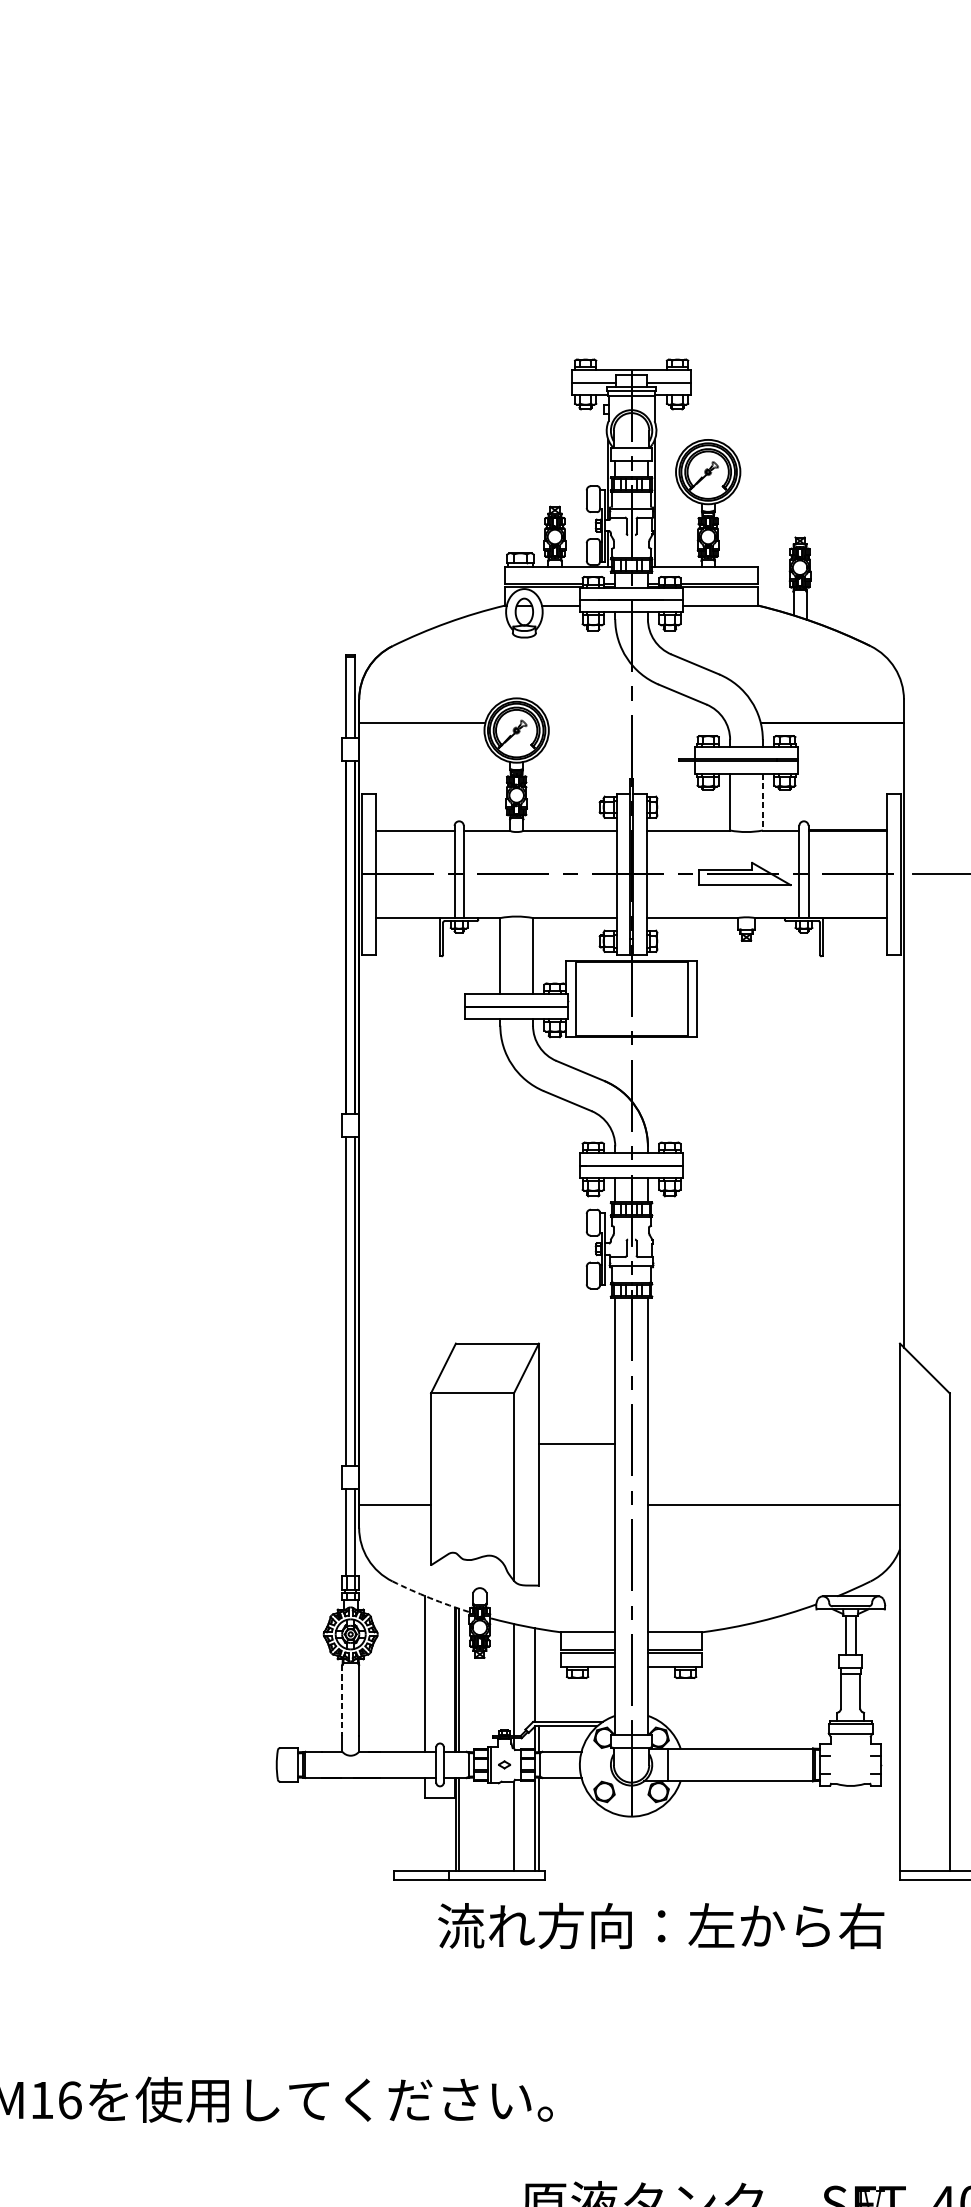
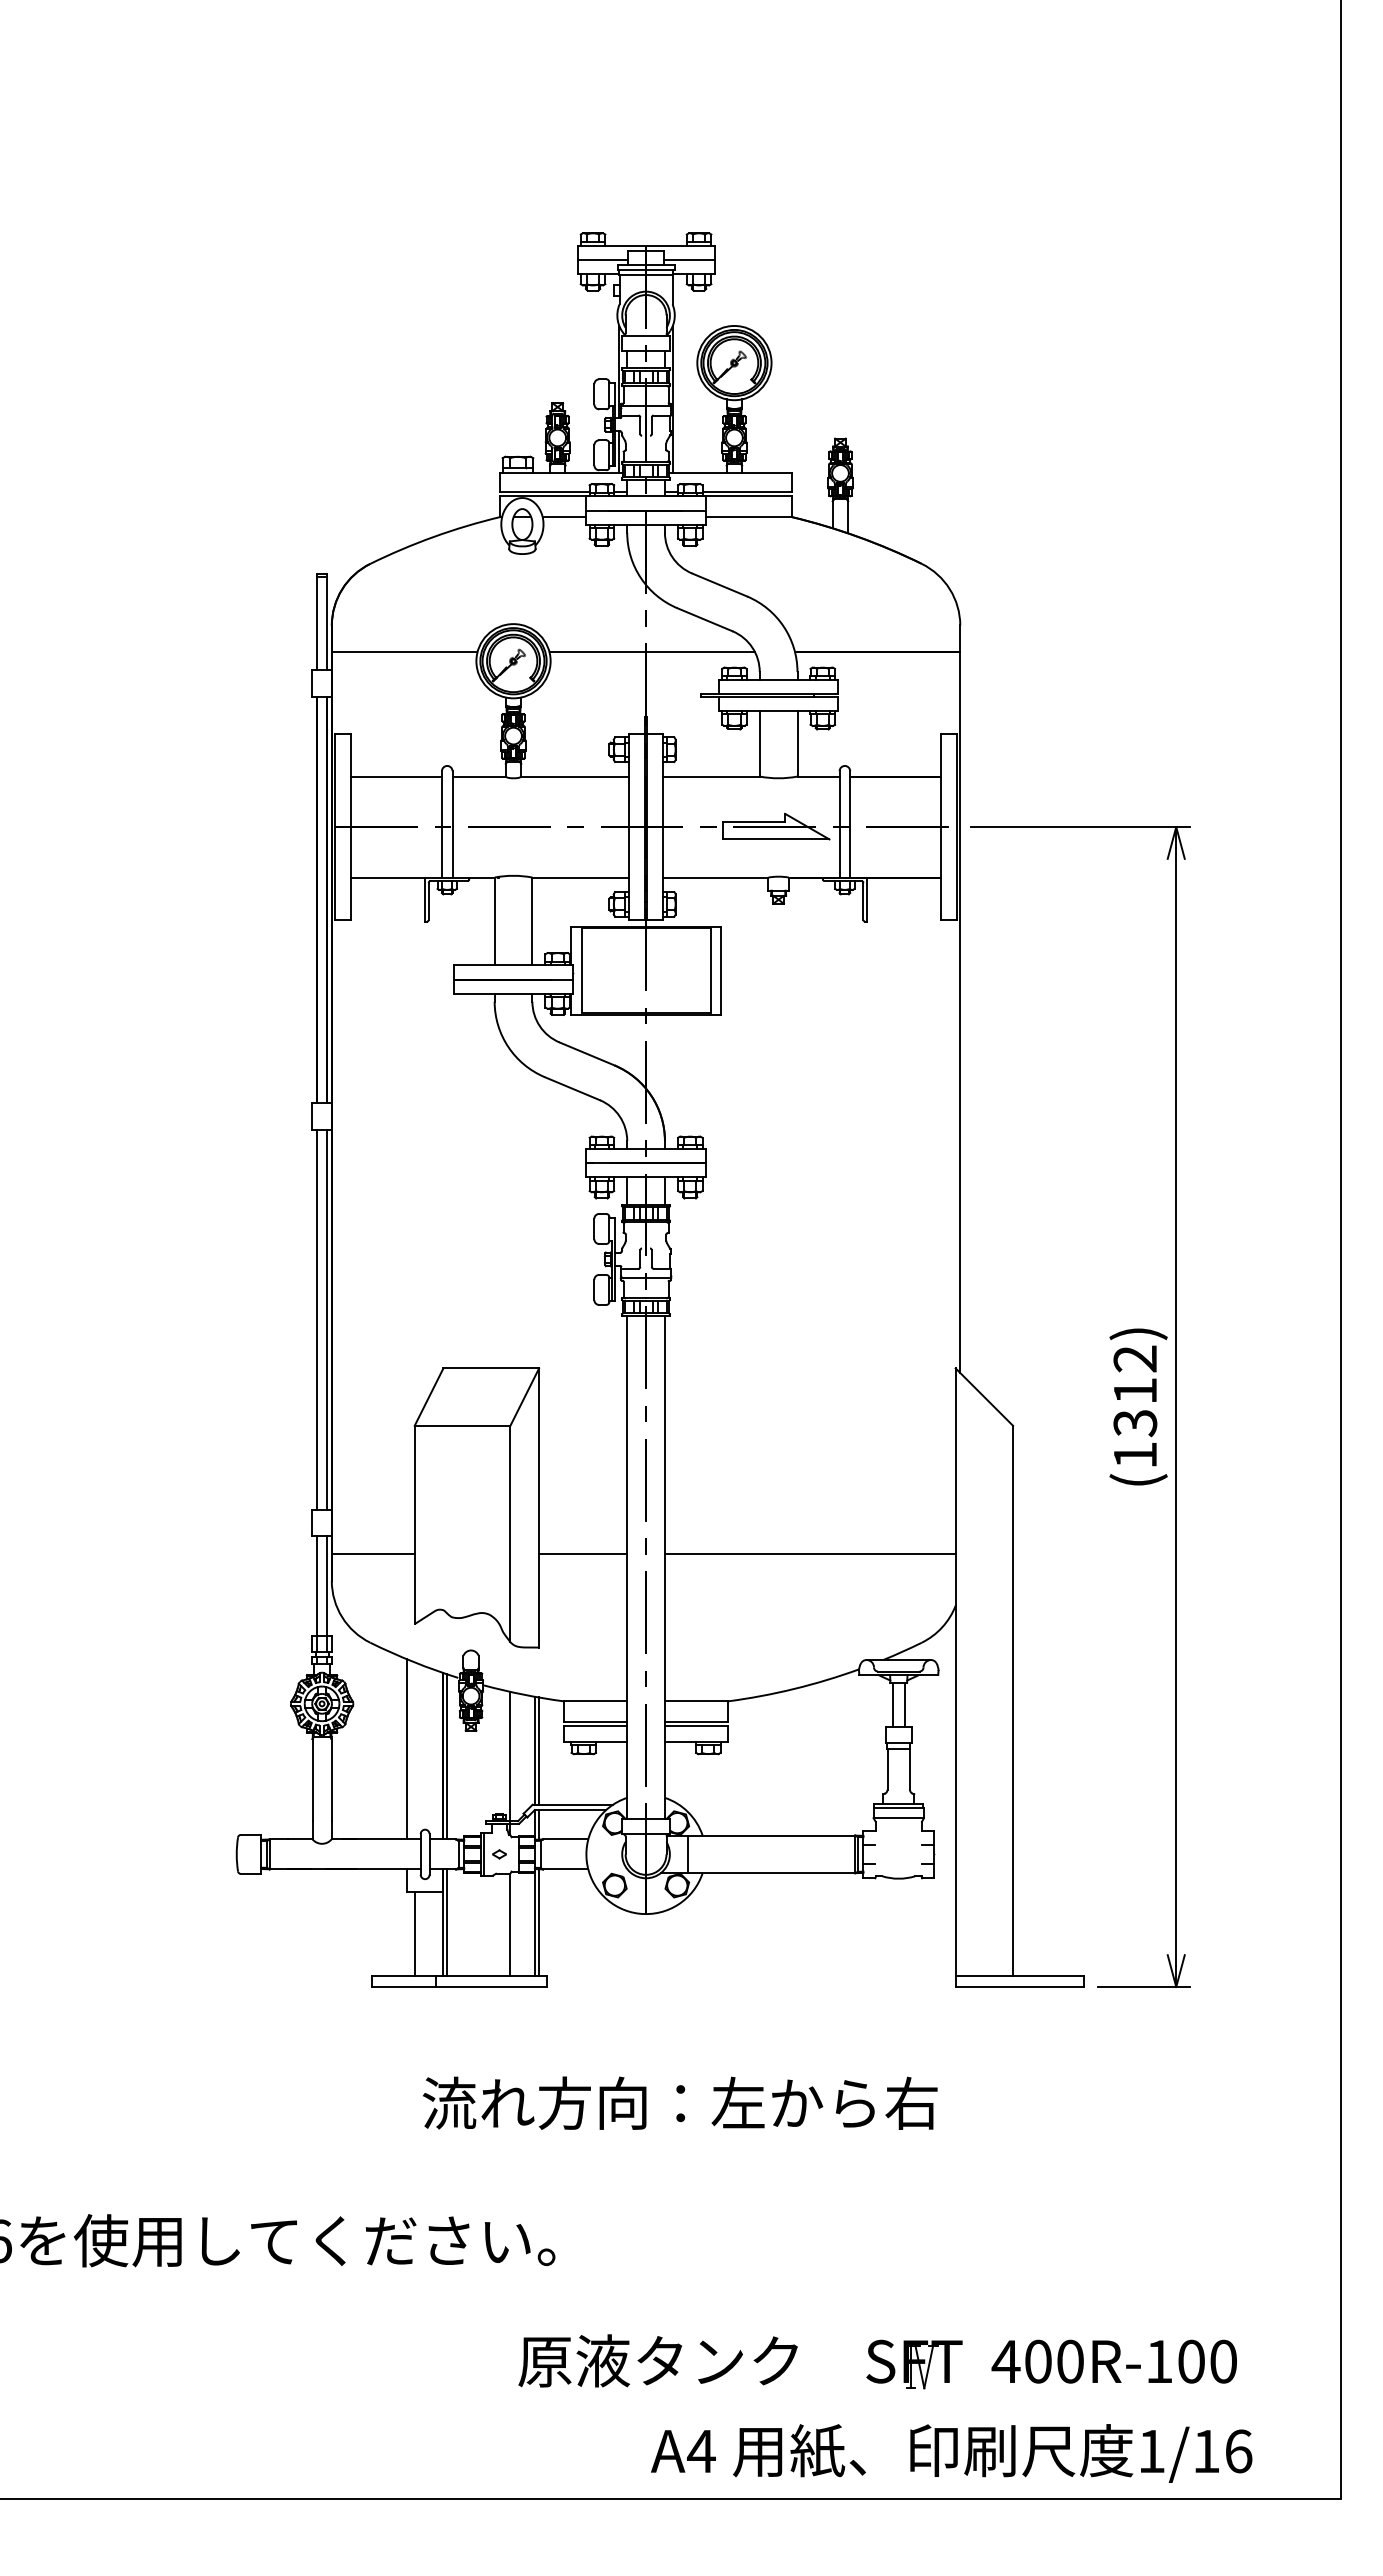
line: (637, 722) -> (652, 652), added
line: (762, 801) -> (797, 743), dashed -> solid
line: (577, 1444) -> (583, 1554), moved
arc: (429, 1597) -> (413, 1661), dashed -> solid
line: (539, 1674) -> (539, 1750), added
line: (342, 1699) -> (312, 1779), dashed -> solid
line: (430, 1834) -> (414, 1934), added
text: (660, 1925) -> (679, 2102), moved

